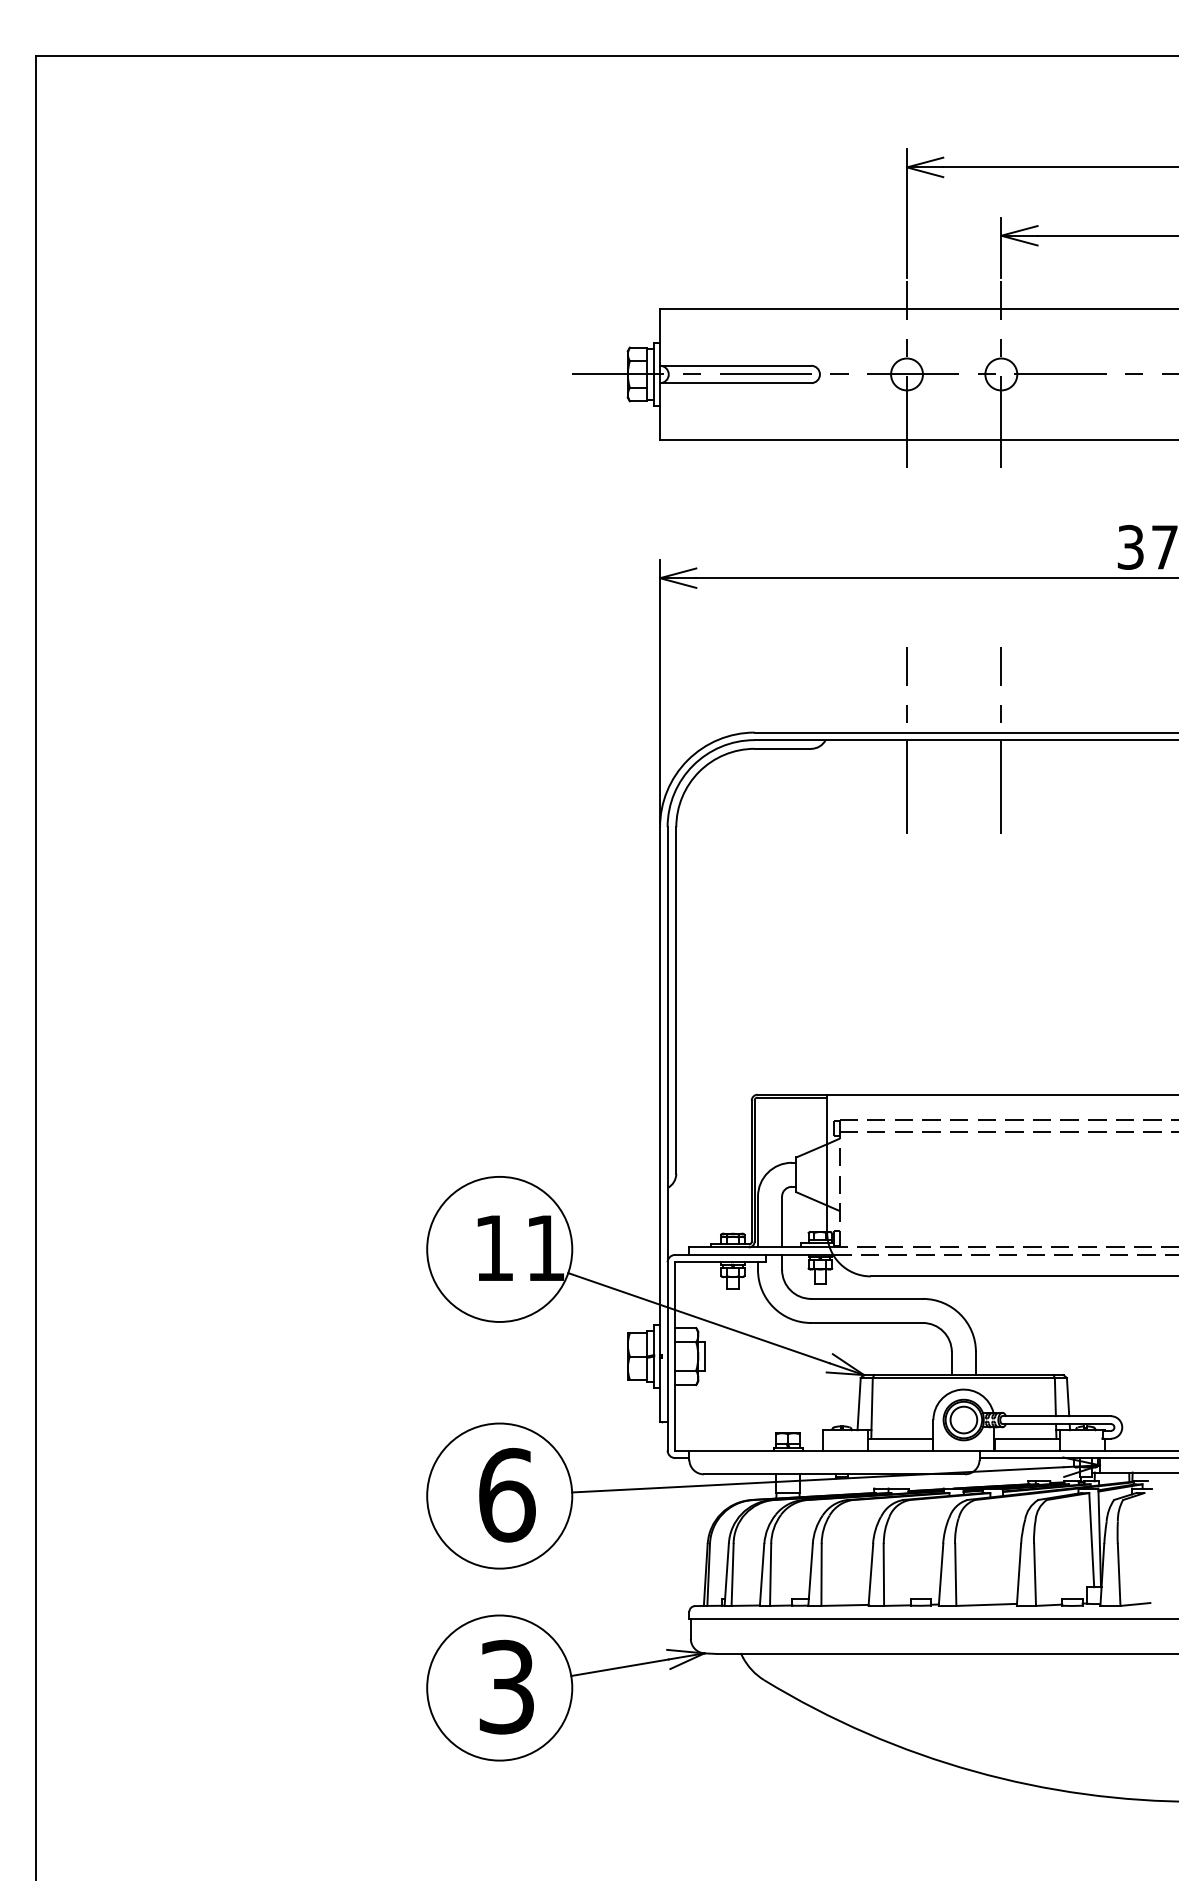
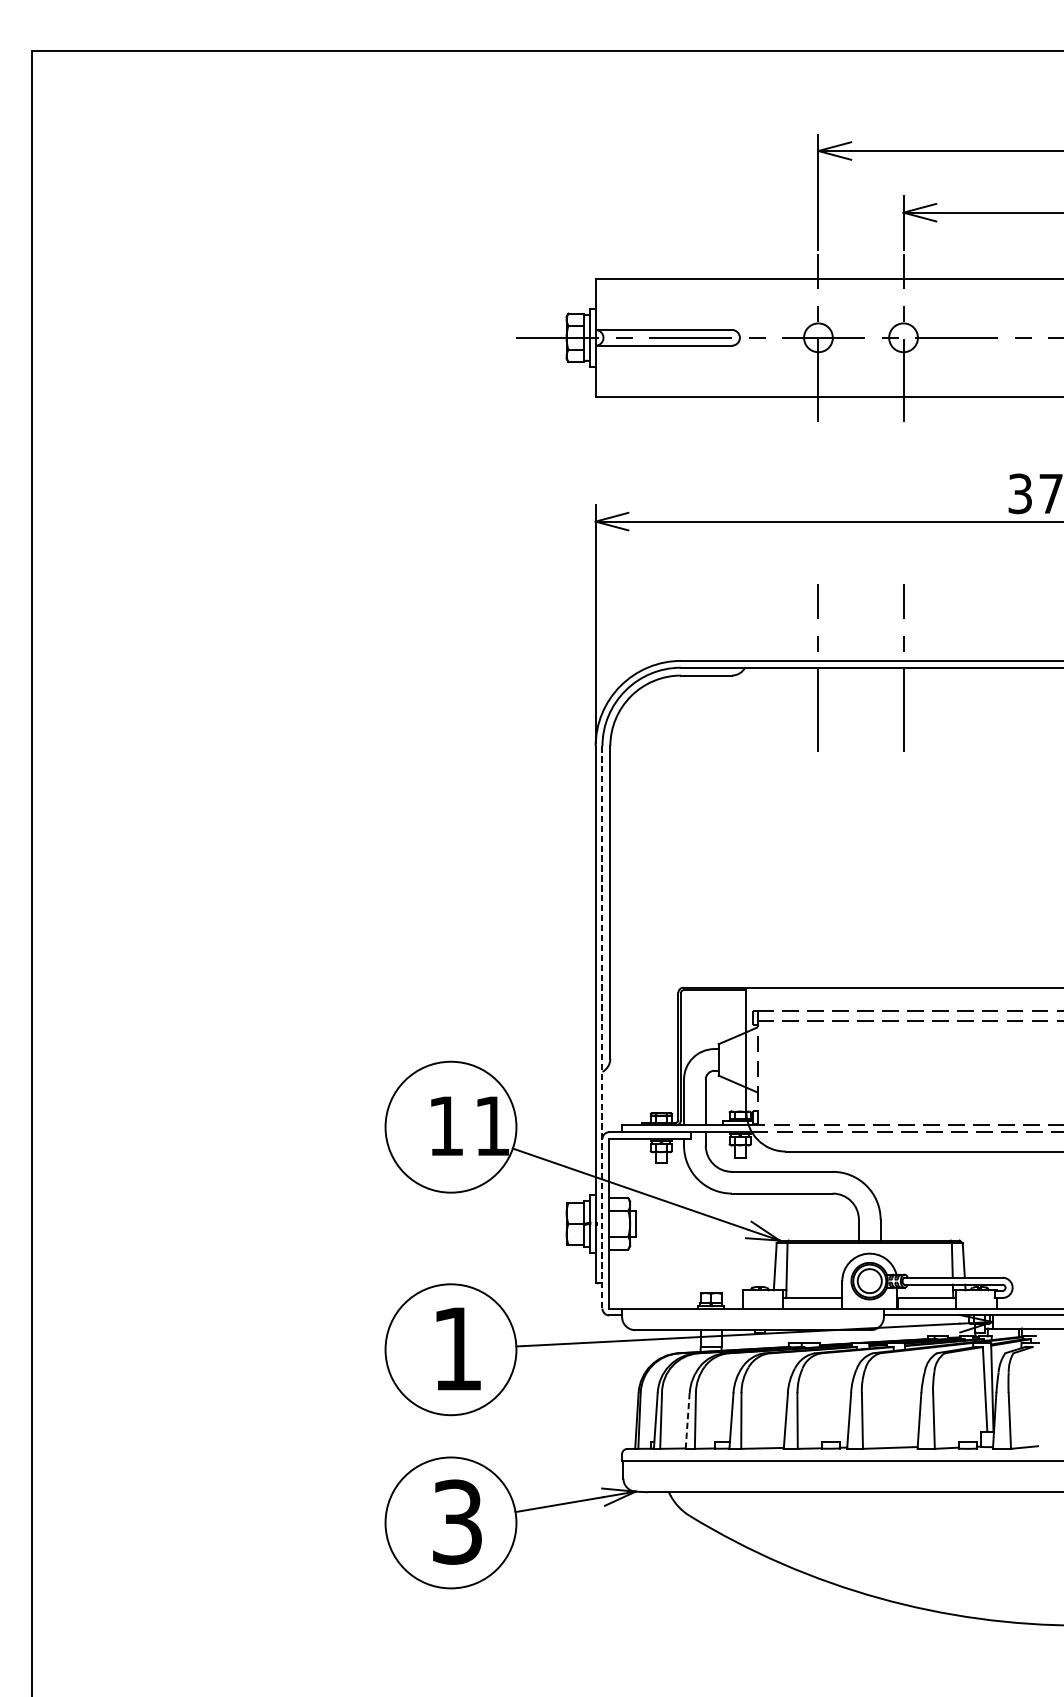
line: (667, 1138) -> (602, 1027), solid -> dashed
text: (507, 1494) -> (458, 1348), 6 -> 1
line: (762, 1574) -> (688, 1420), solid -> dashed

